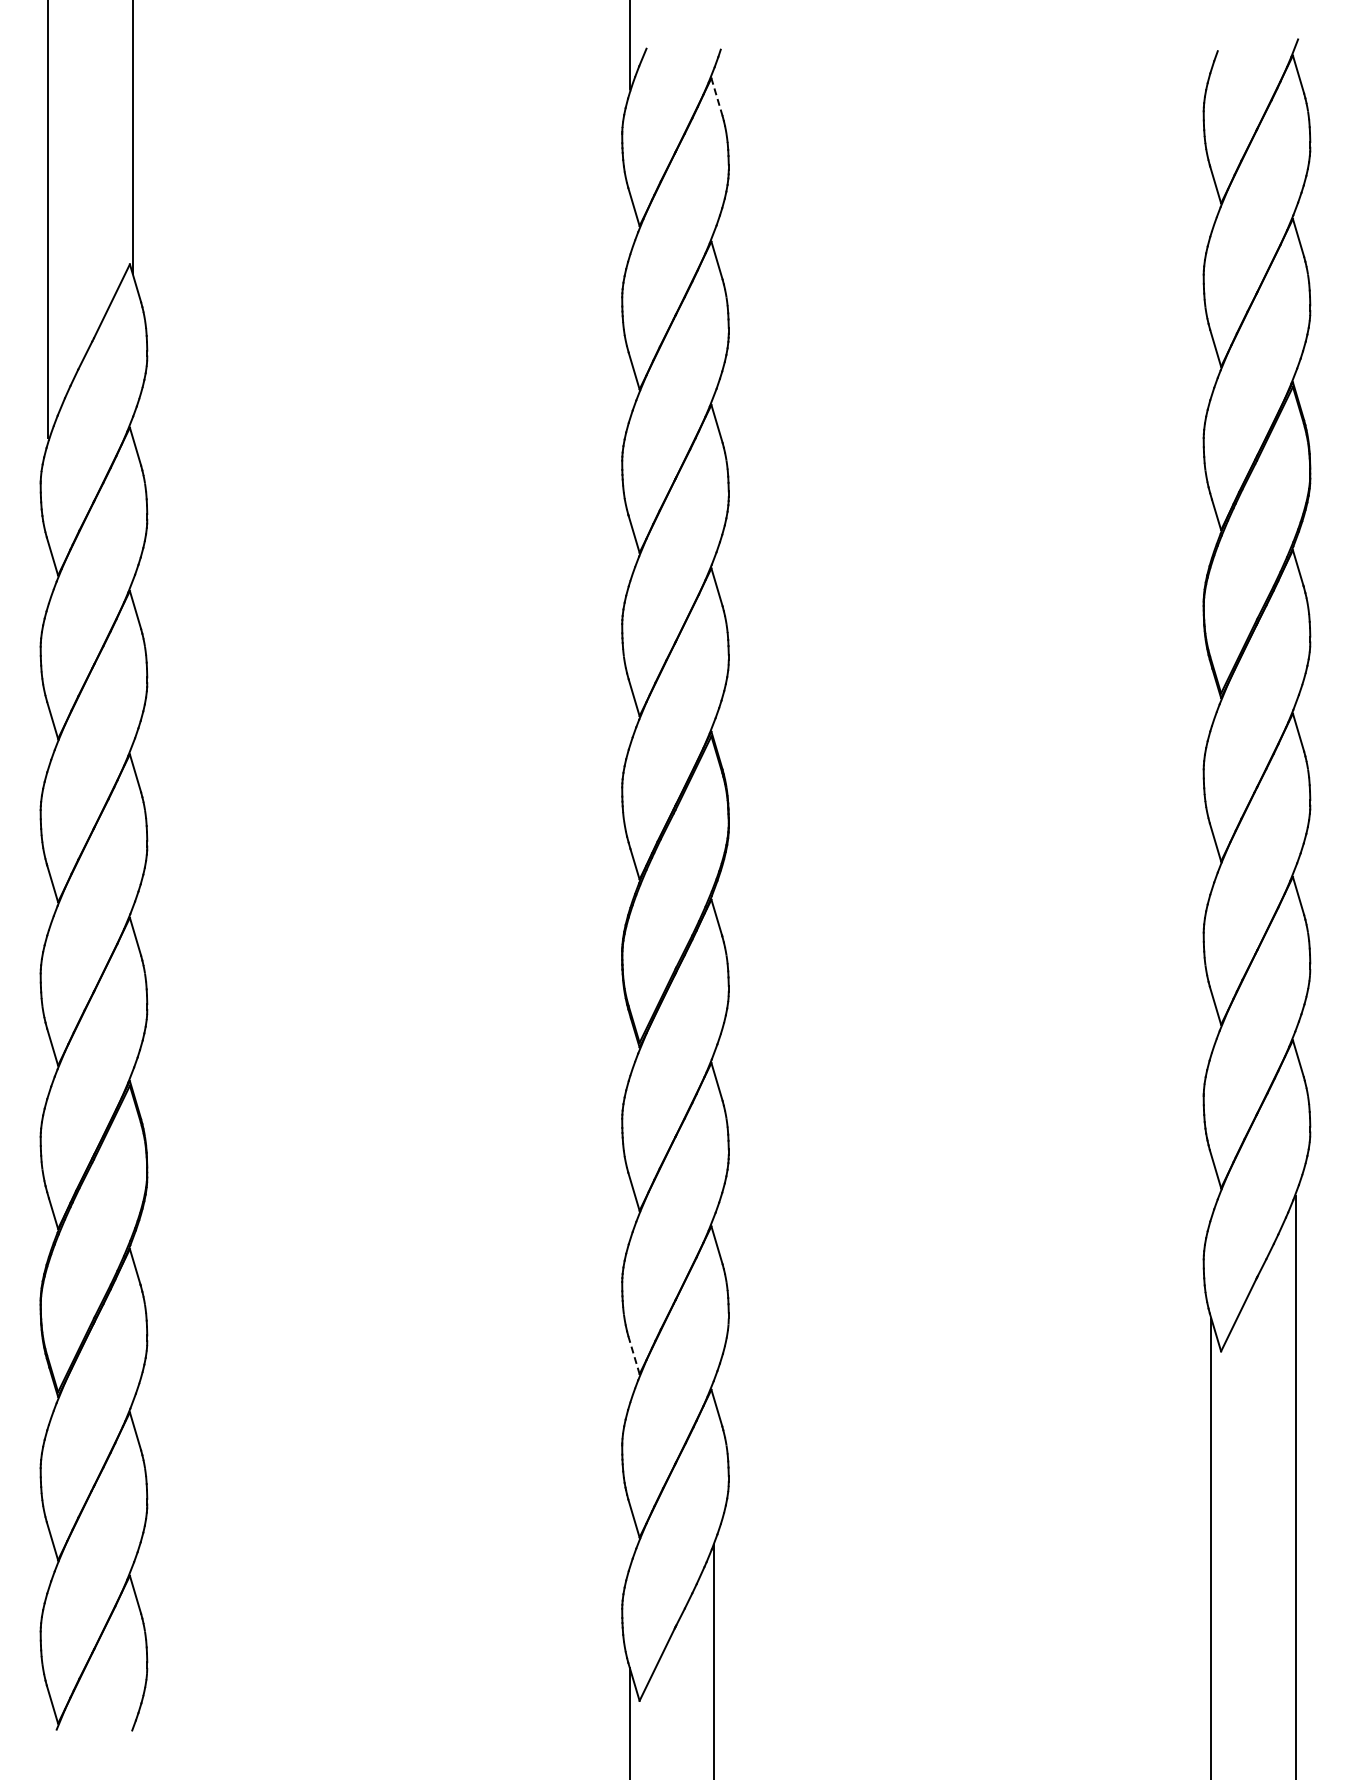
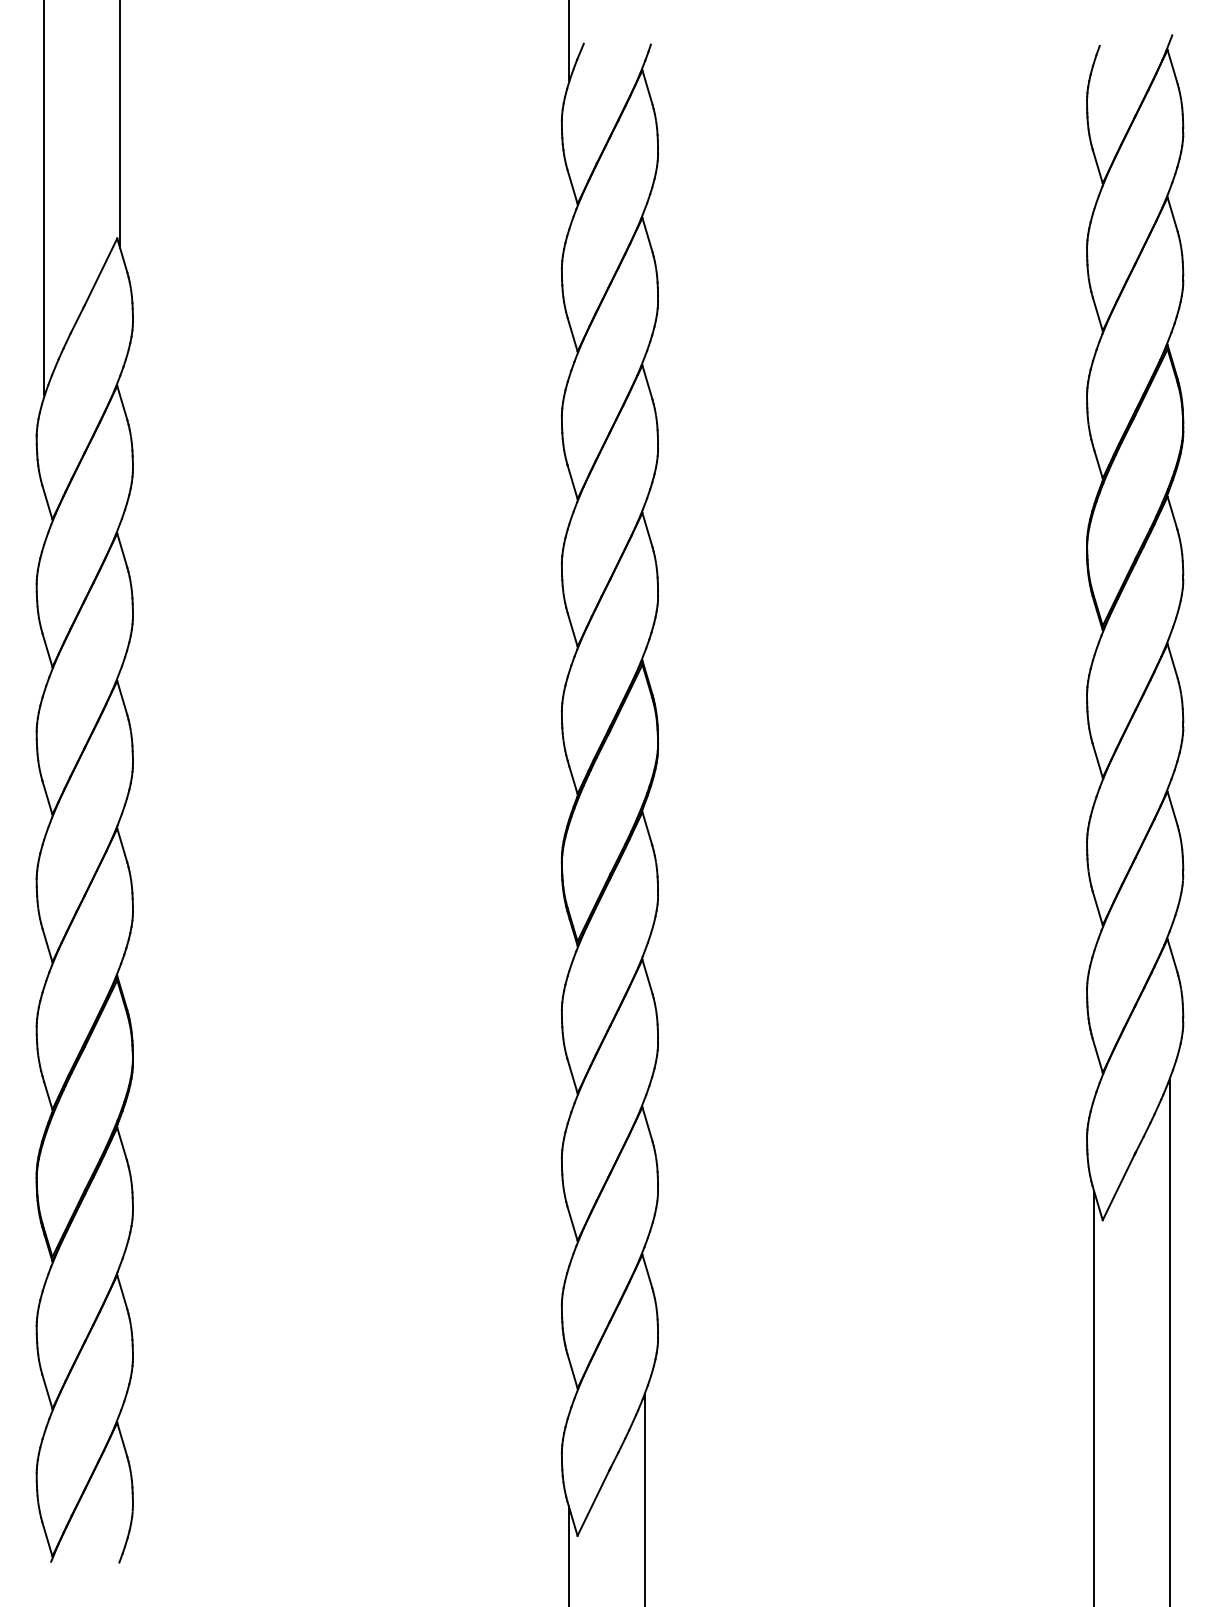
line: (717, 97) -> (647, 87), dashed -> solid
line: (633, 1355) -> (572, 1223), dashed -> solid

